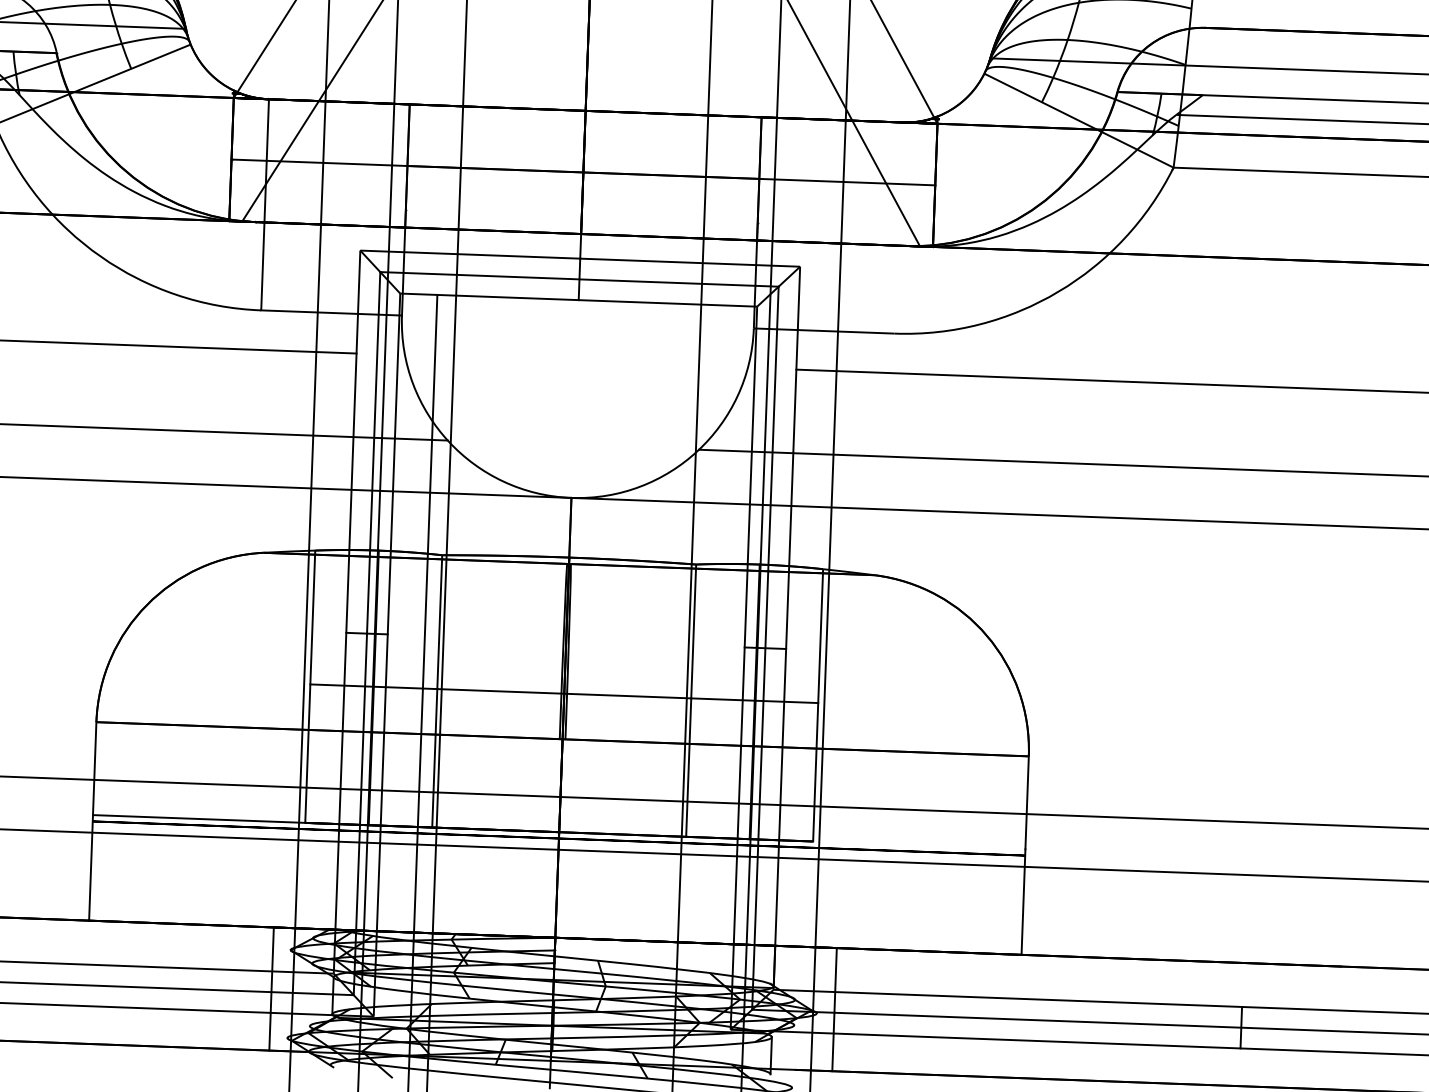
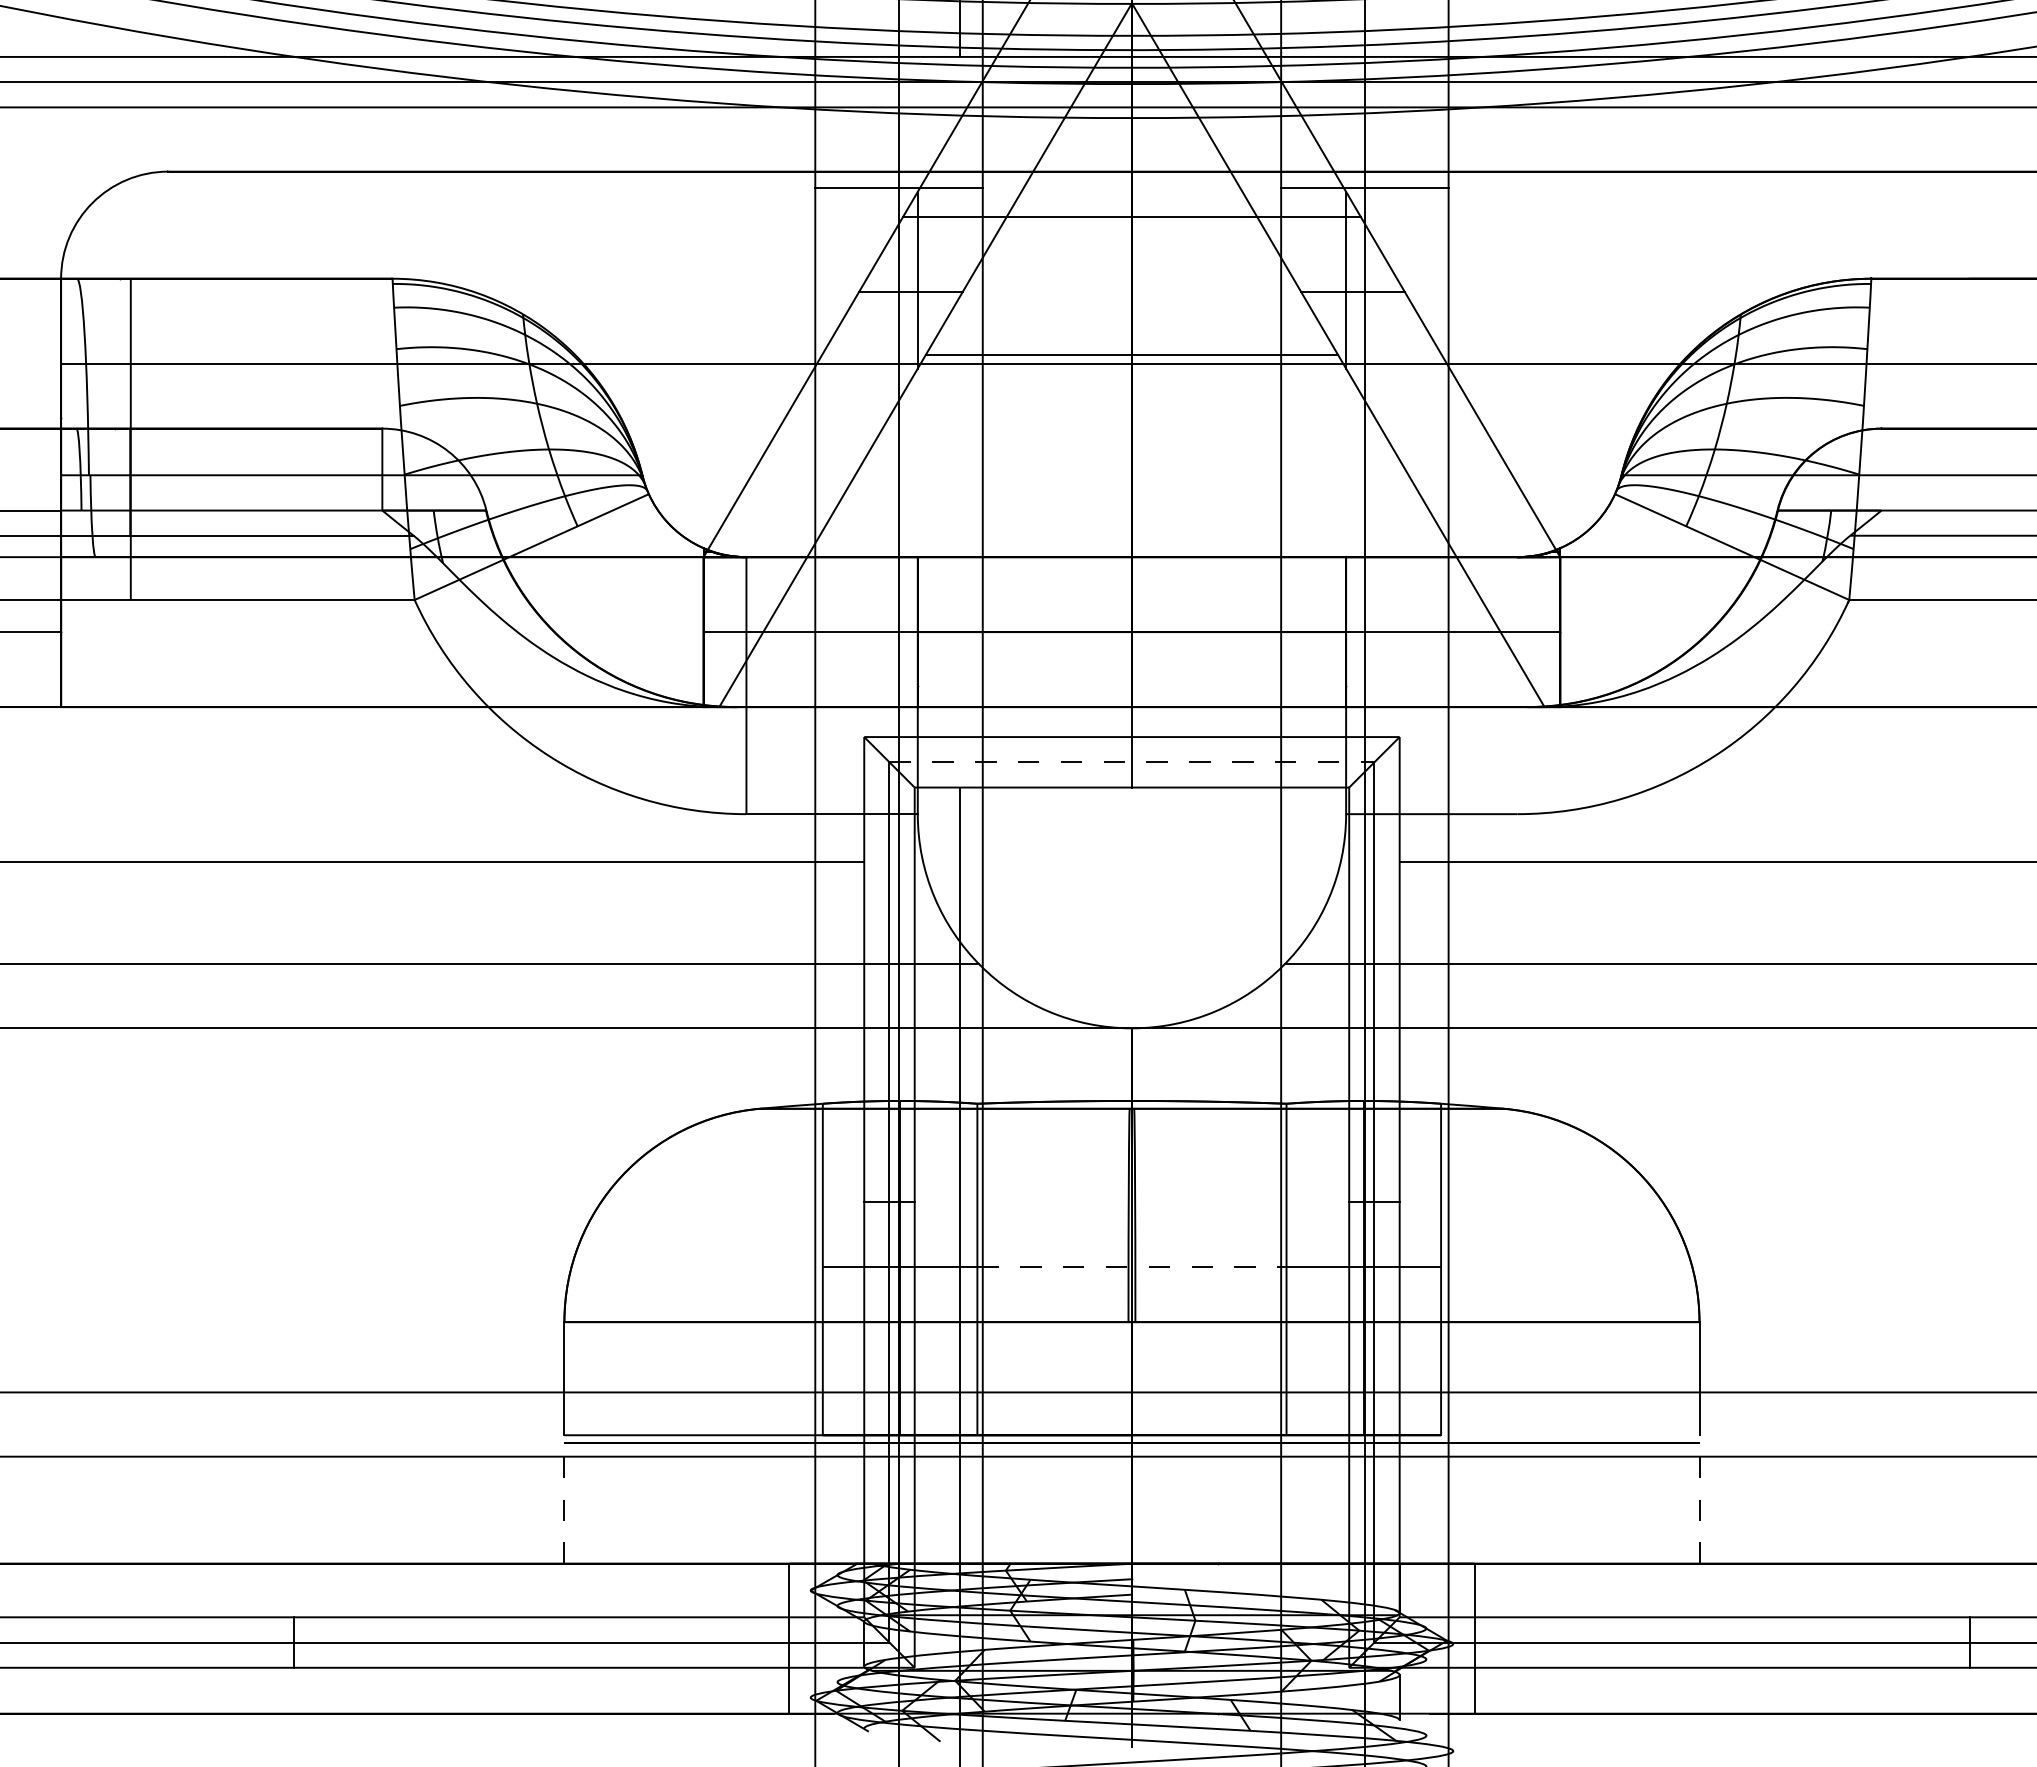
line: (579, 279) -> (1132, 762), solid -> dashed
line: (563, 693) -> (1131, 1266), solid -> dashed
line: (91, 867) -> (564, 1499), solid -> dashed
line: (1023, 902) -> (1699, 1499), solid -> dashed

